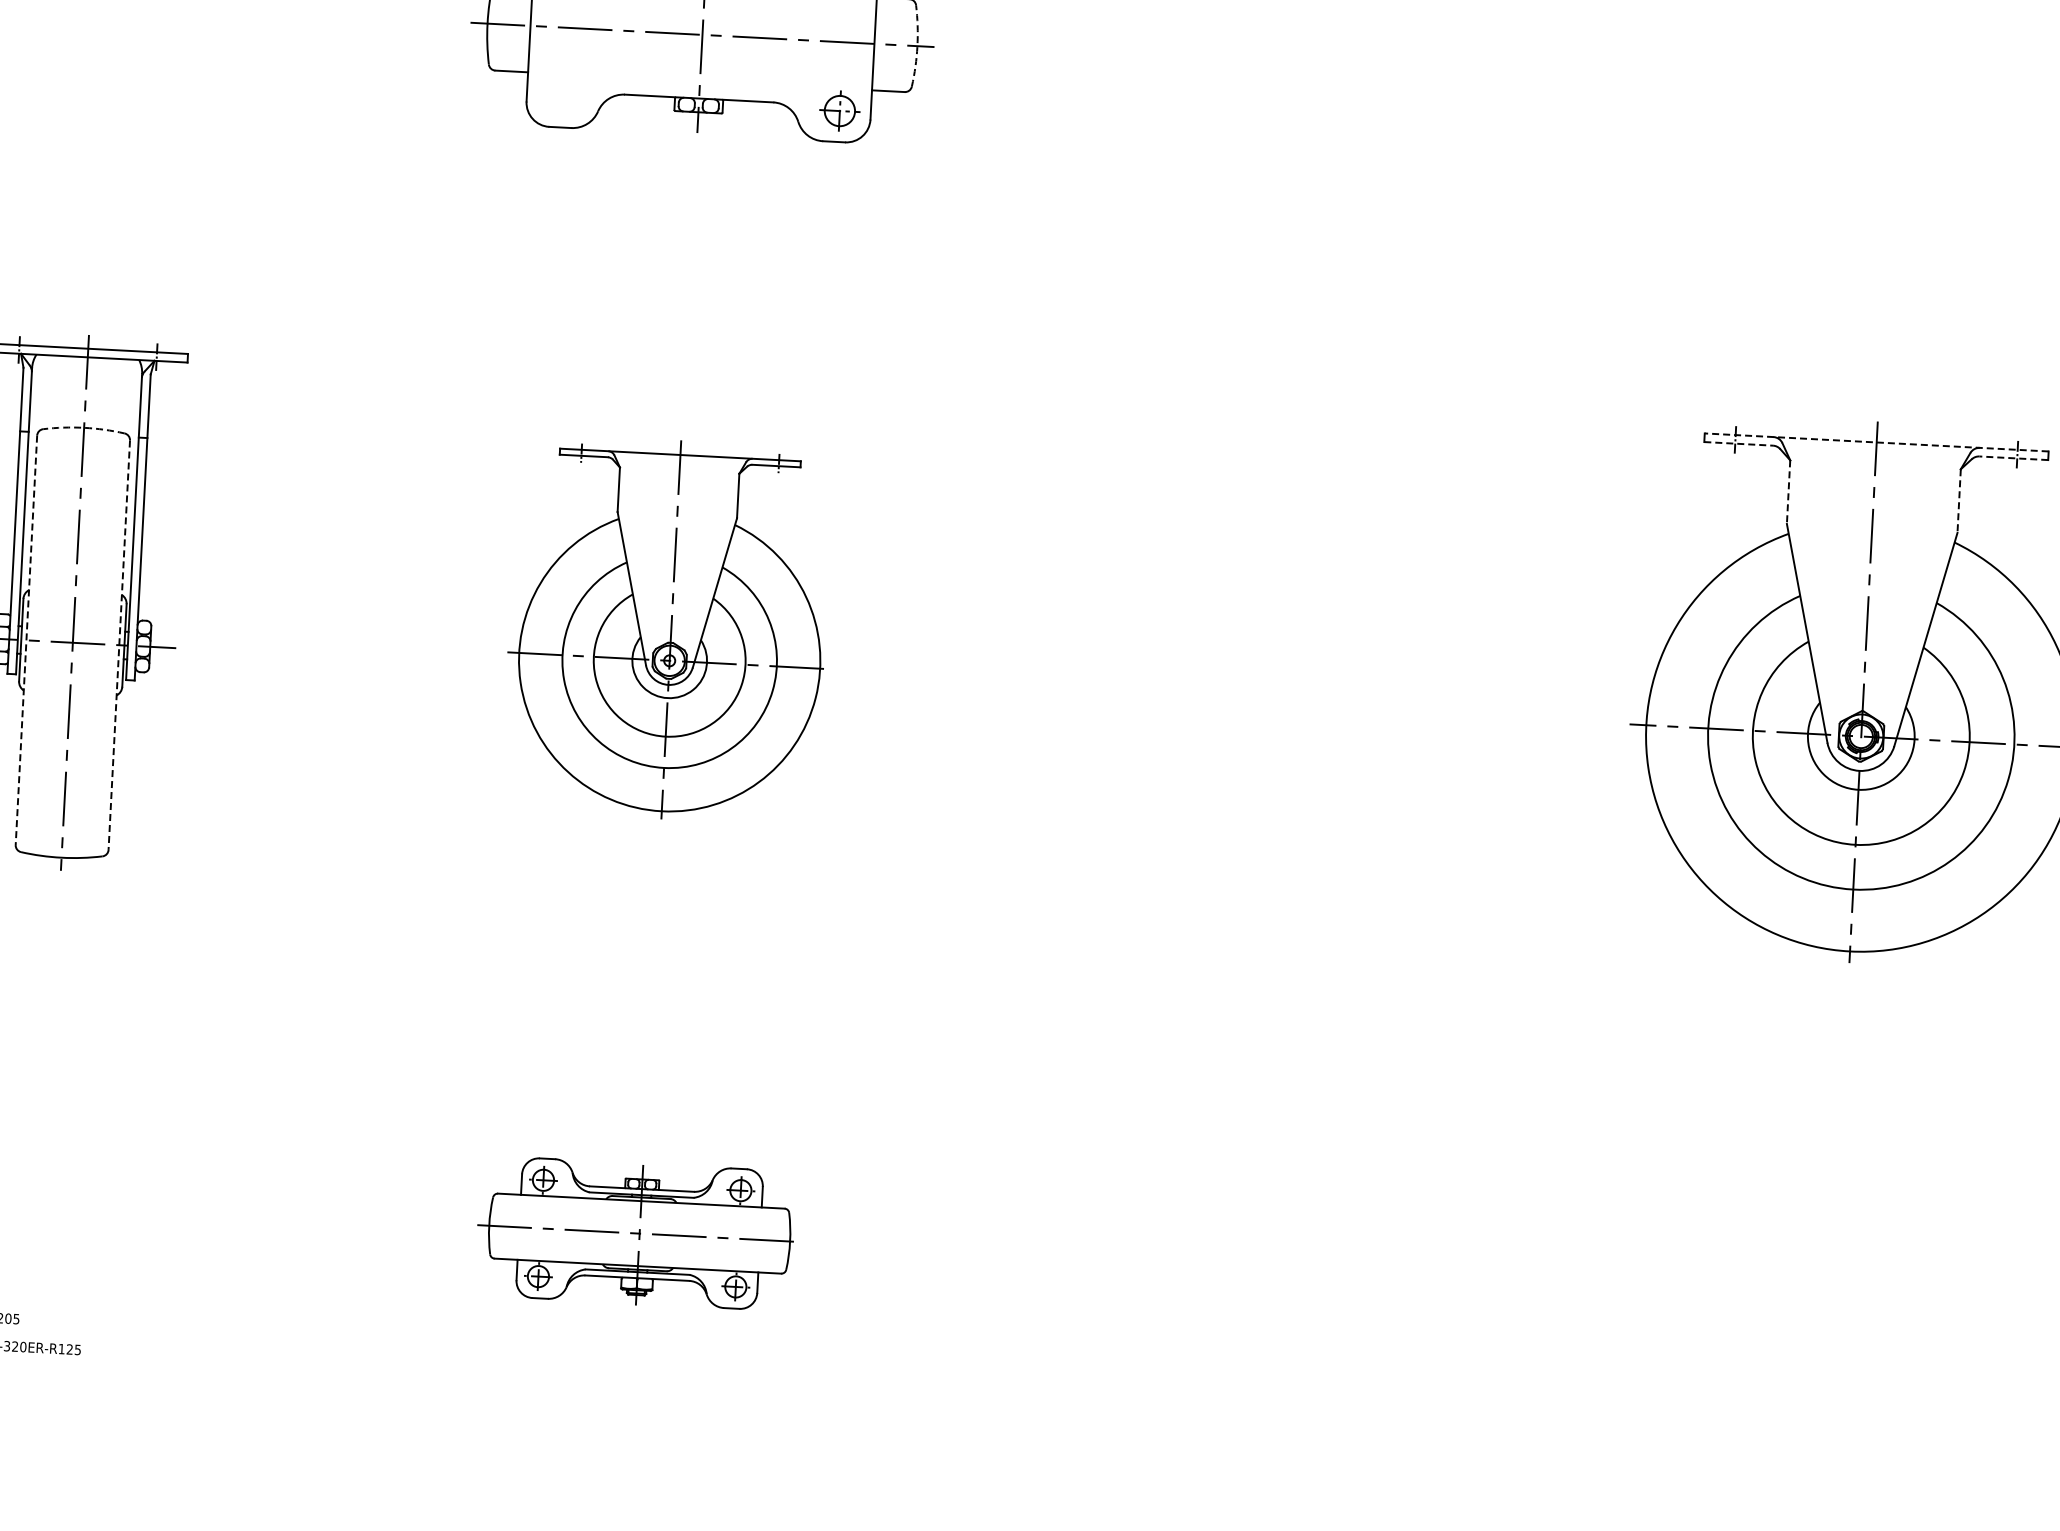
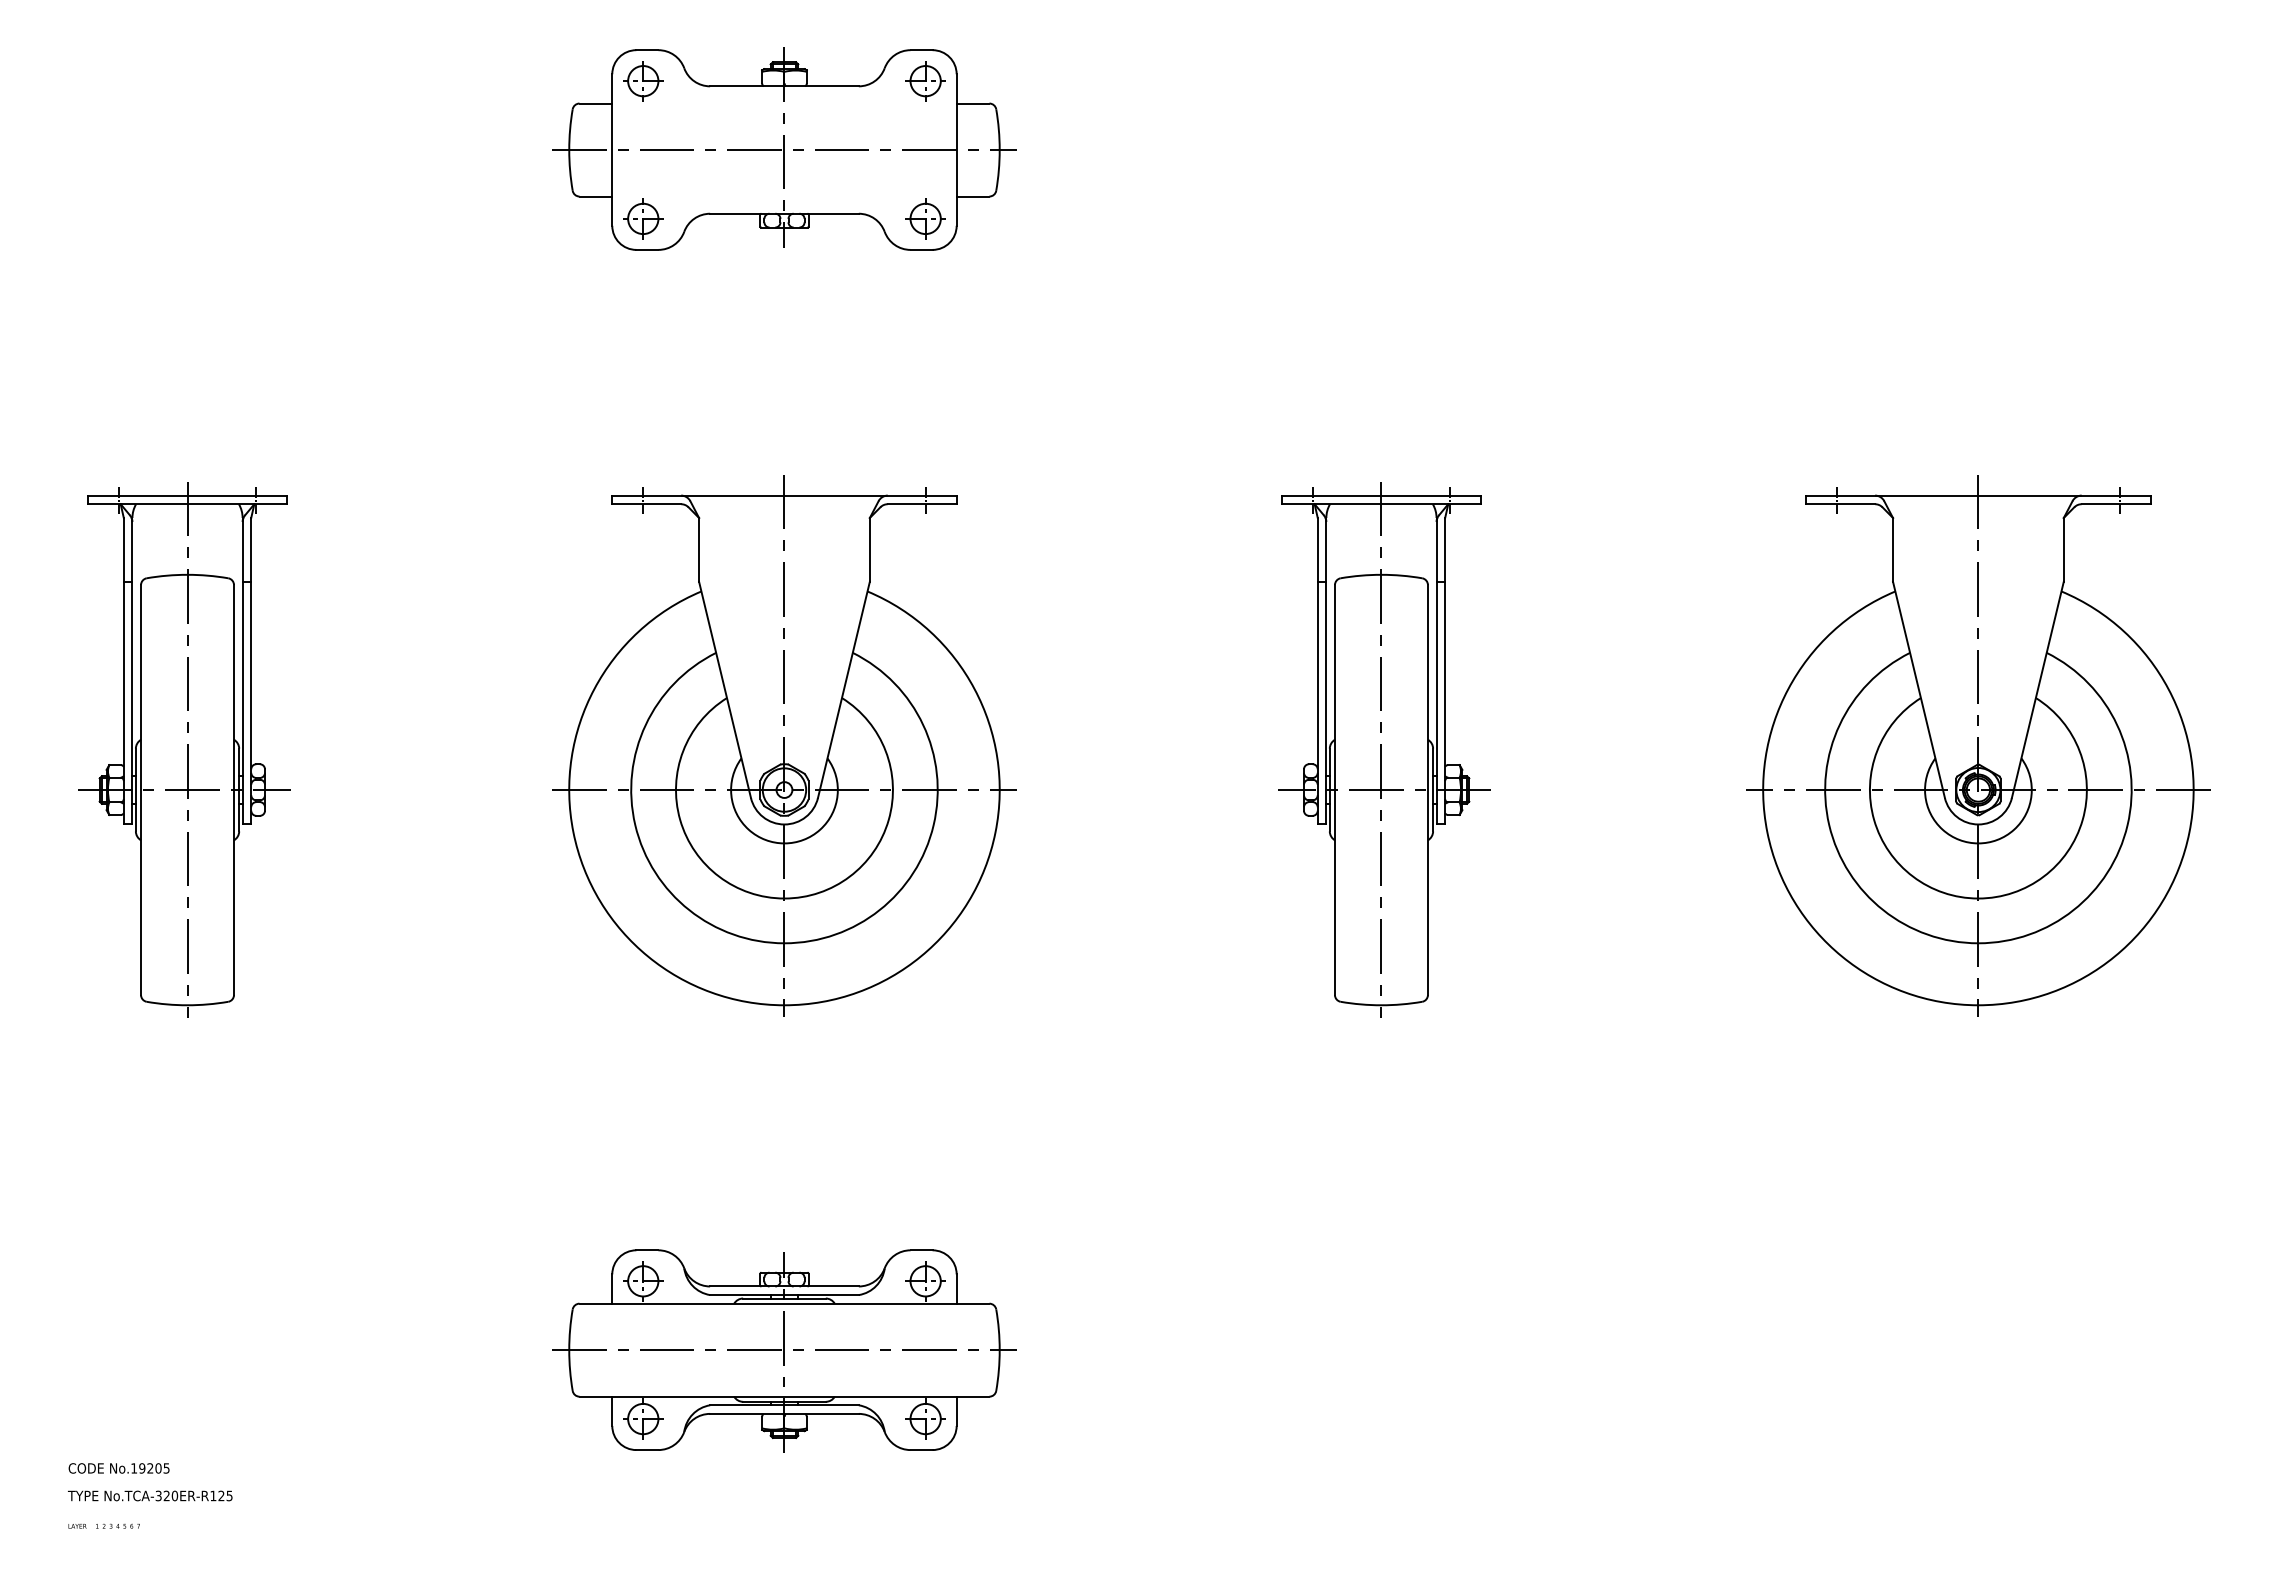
arc: (917, 46) -> (999, 150), dashed -> solid
part: (558, 95) -> (643, 218), added
arc: (84, 427) -> (187, 574), dashed -> solid
line: (1875, 442) -> (1977, 495), dashed -> solid
line: (1739, 444) -> (1841, 504), dashed -> solid
line: (2013, 458) -> (2115, 504), dashed -> solid
line: (1789, 491) -> (1893, 549), dashed -> solid
line: (1958, 500) -> (2063, 549), dashed -> solid
part: (671, 629) -> (784, 745), size x1.43
line: (26, 640) -> (141, 790), dashed -> solid
line: (119, 645) -> (234, 790), dashed -> solid
part: (1270, 664) -> (1384, 749), added
part: (639, 1233) -> (784, 1350), size x1.43

